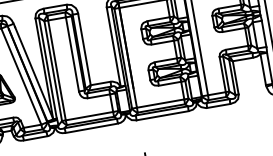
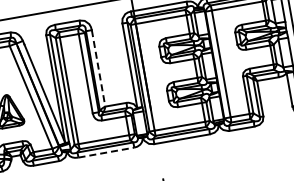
line: (84, 49) -> (98, 68), solid -> dashed
line: (91, 128) -> (106, 152), solid -> dashed

